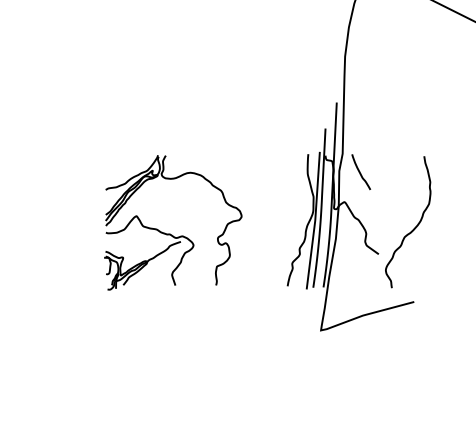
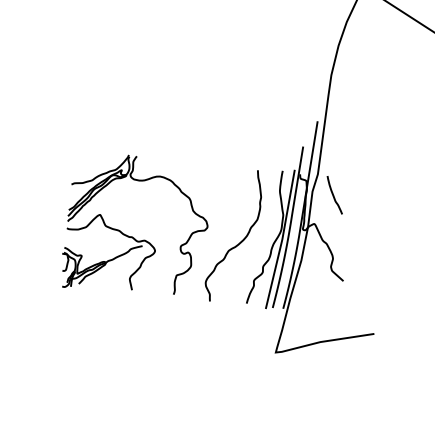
curve: (414, 227) -> (239, 242), moved

